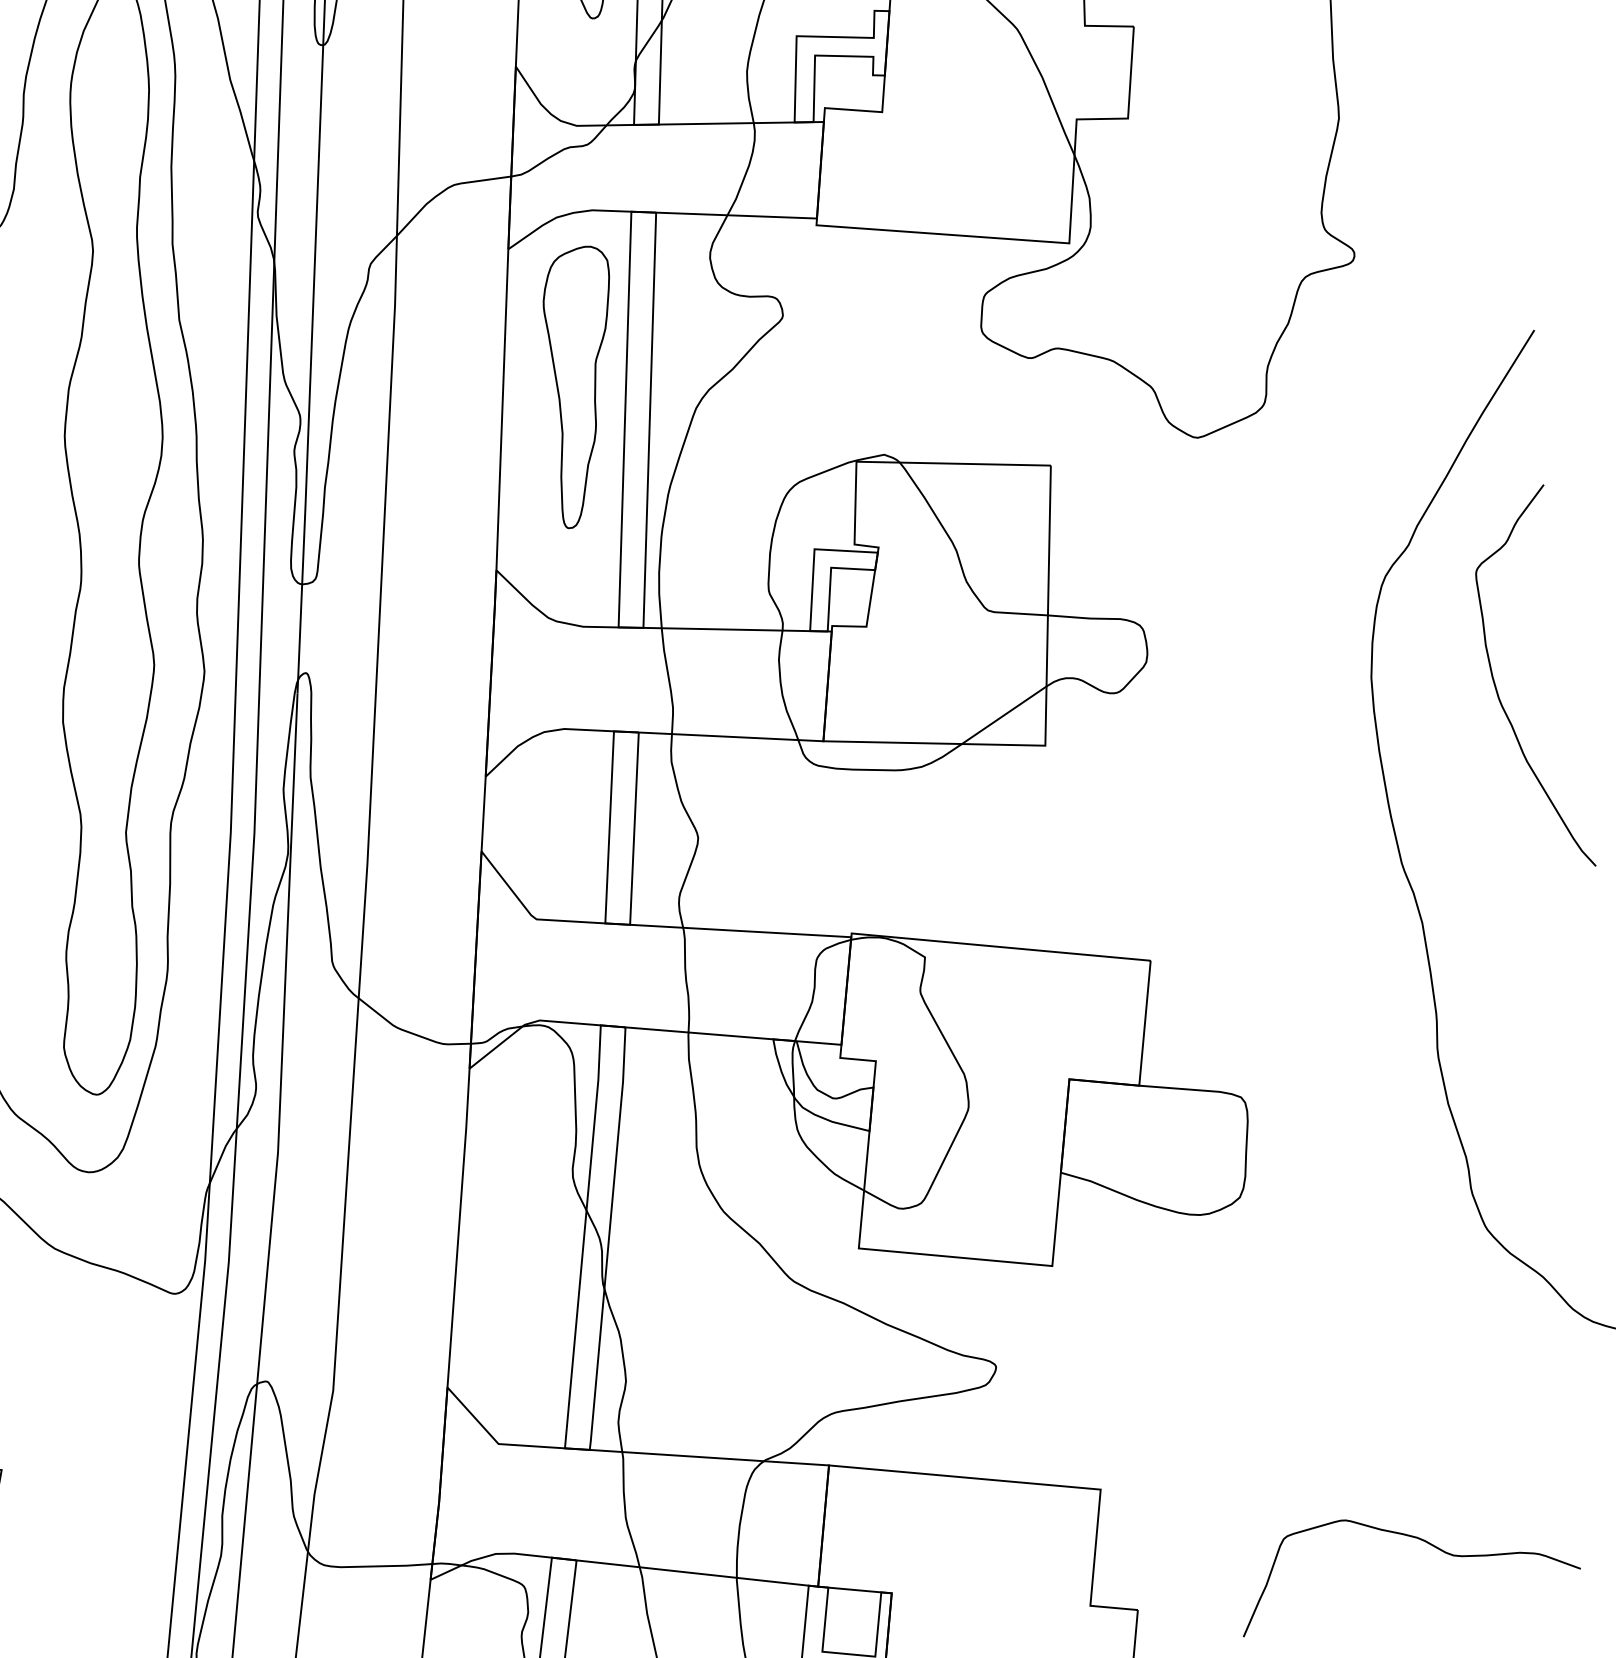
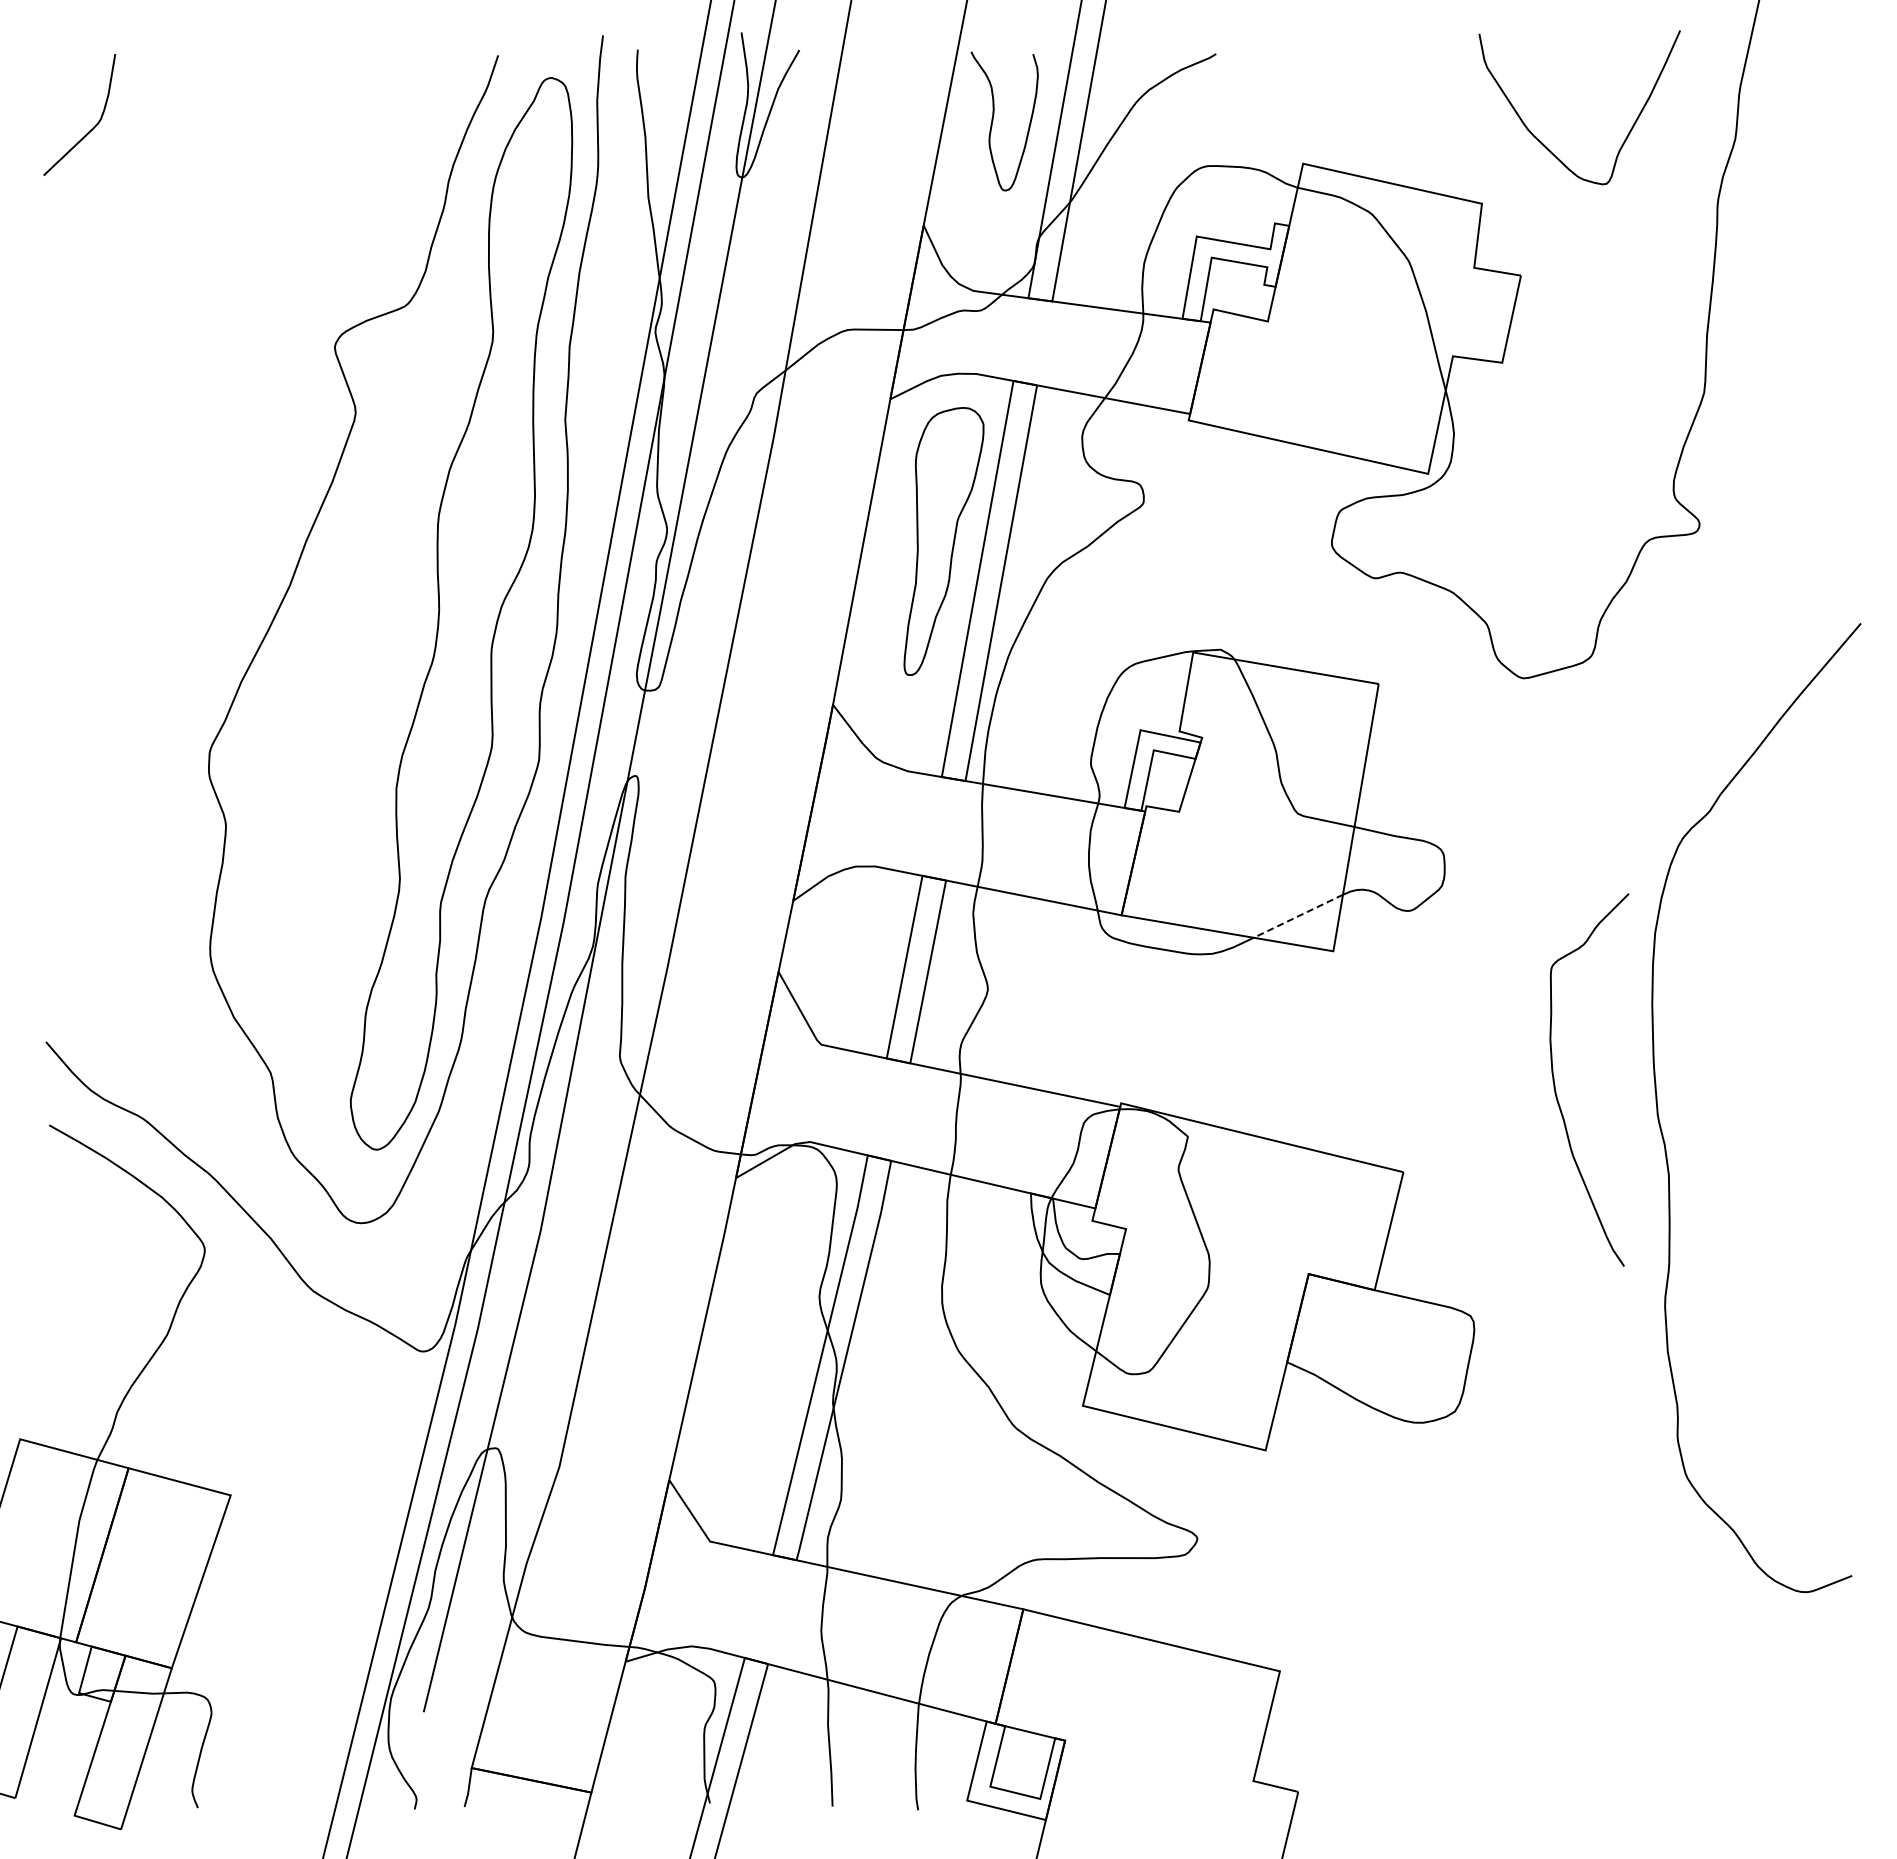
curve: (1497, 690) -> (1555, 1084), moved
line: (1004, 715) -> (1298, 916), solid -> dashed
curve: (1413, 1538) -> (1572, 1762), removed

